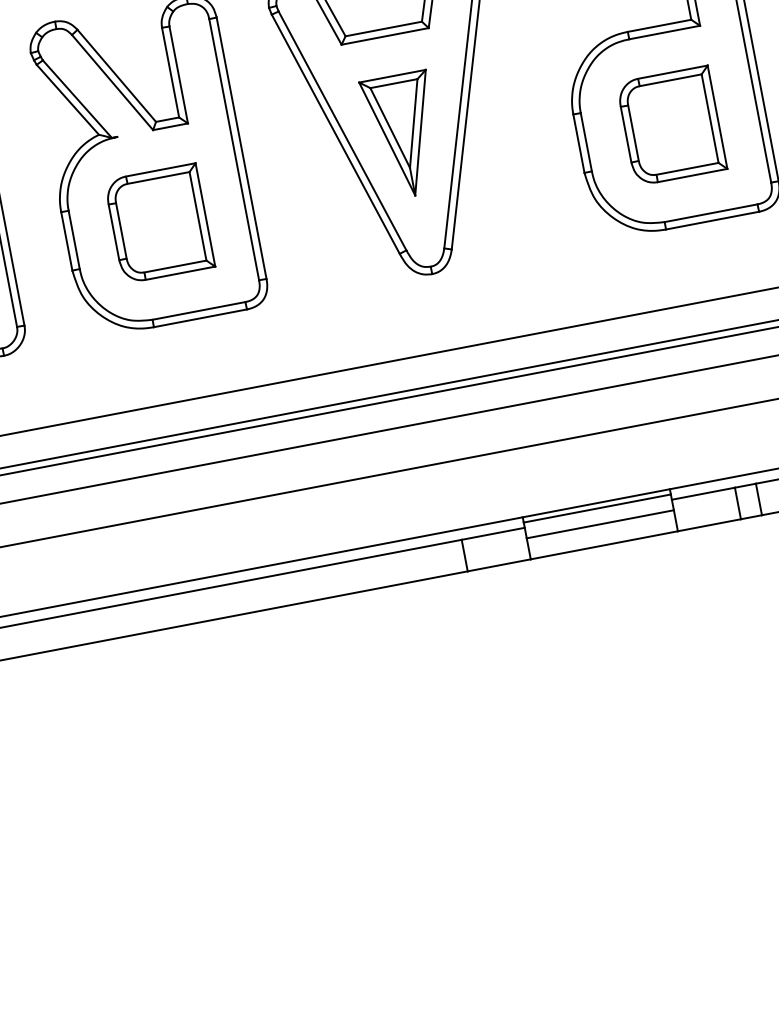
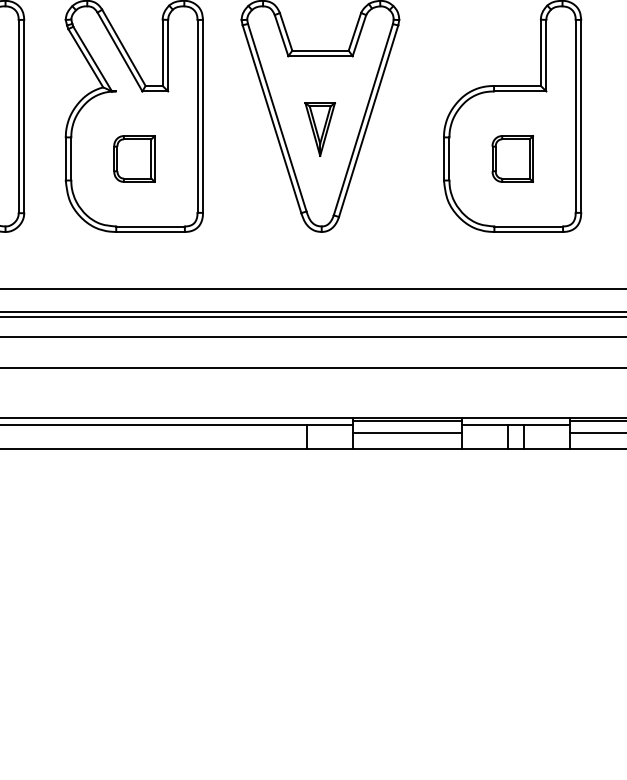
part: (671, 125) -> (512, 158), size x0.6
part: (402, 135) -> (319, 129), size x0.6
part: (159, 222) -> (134, 158), size x0.6

